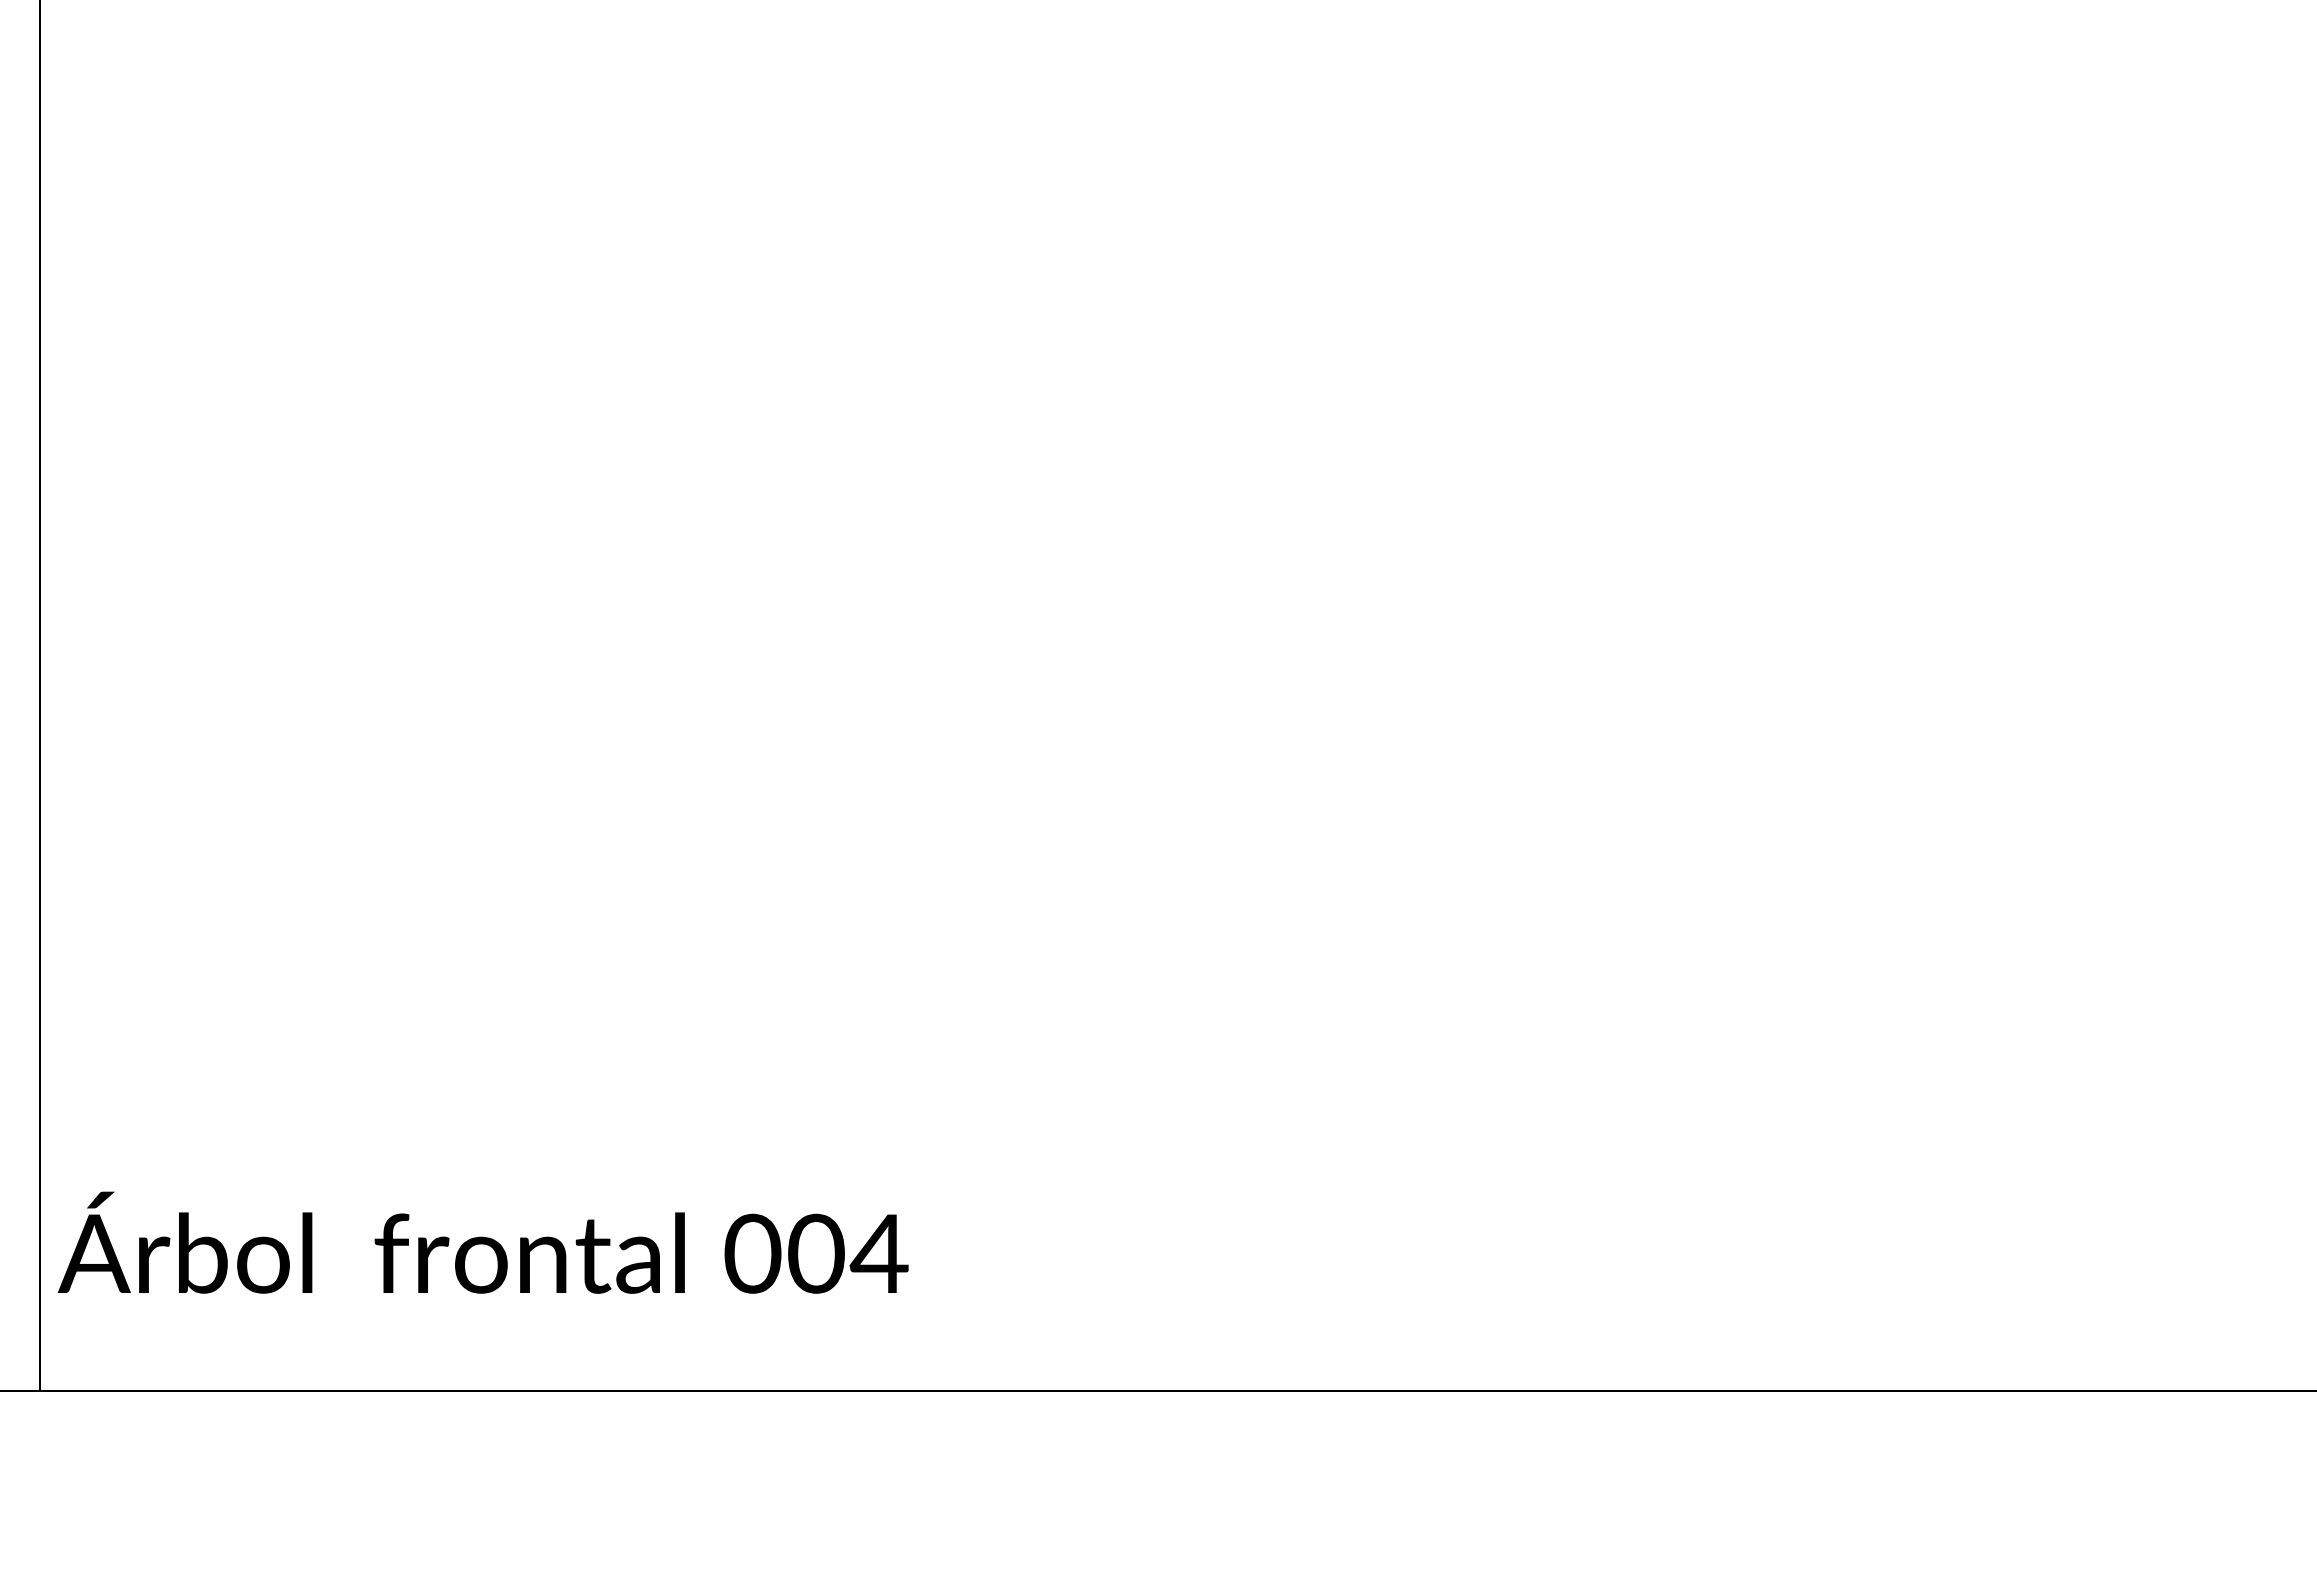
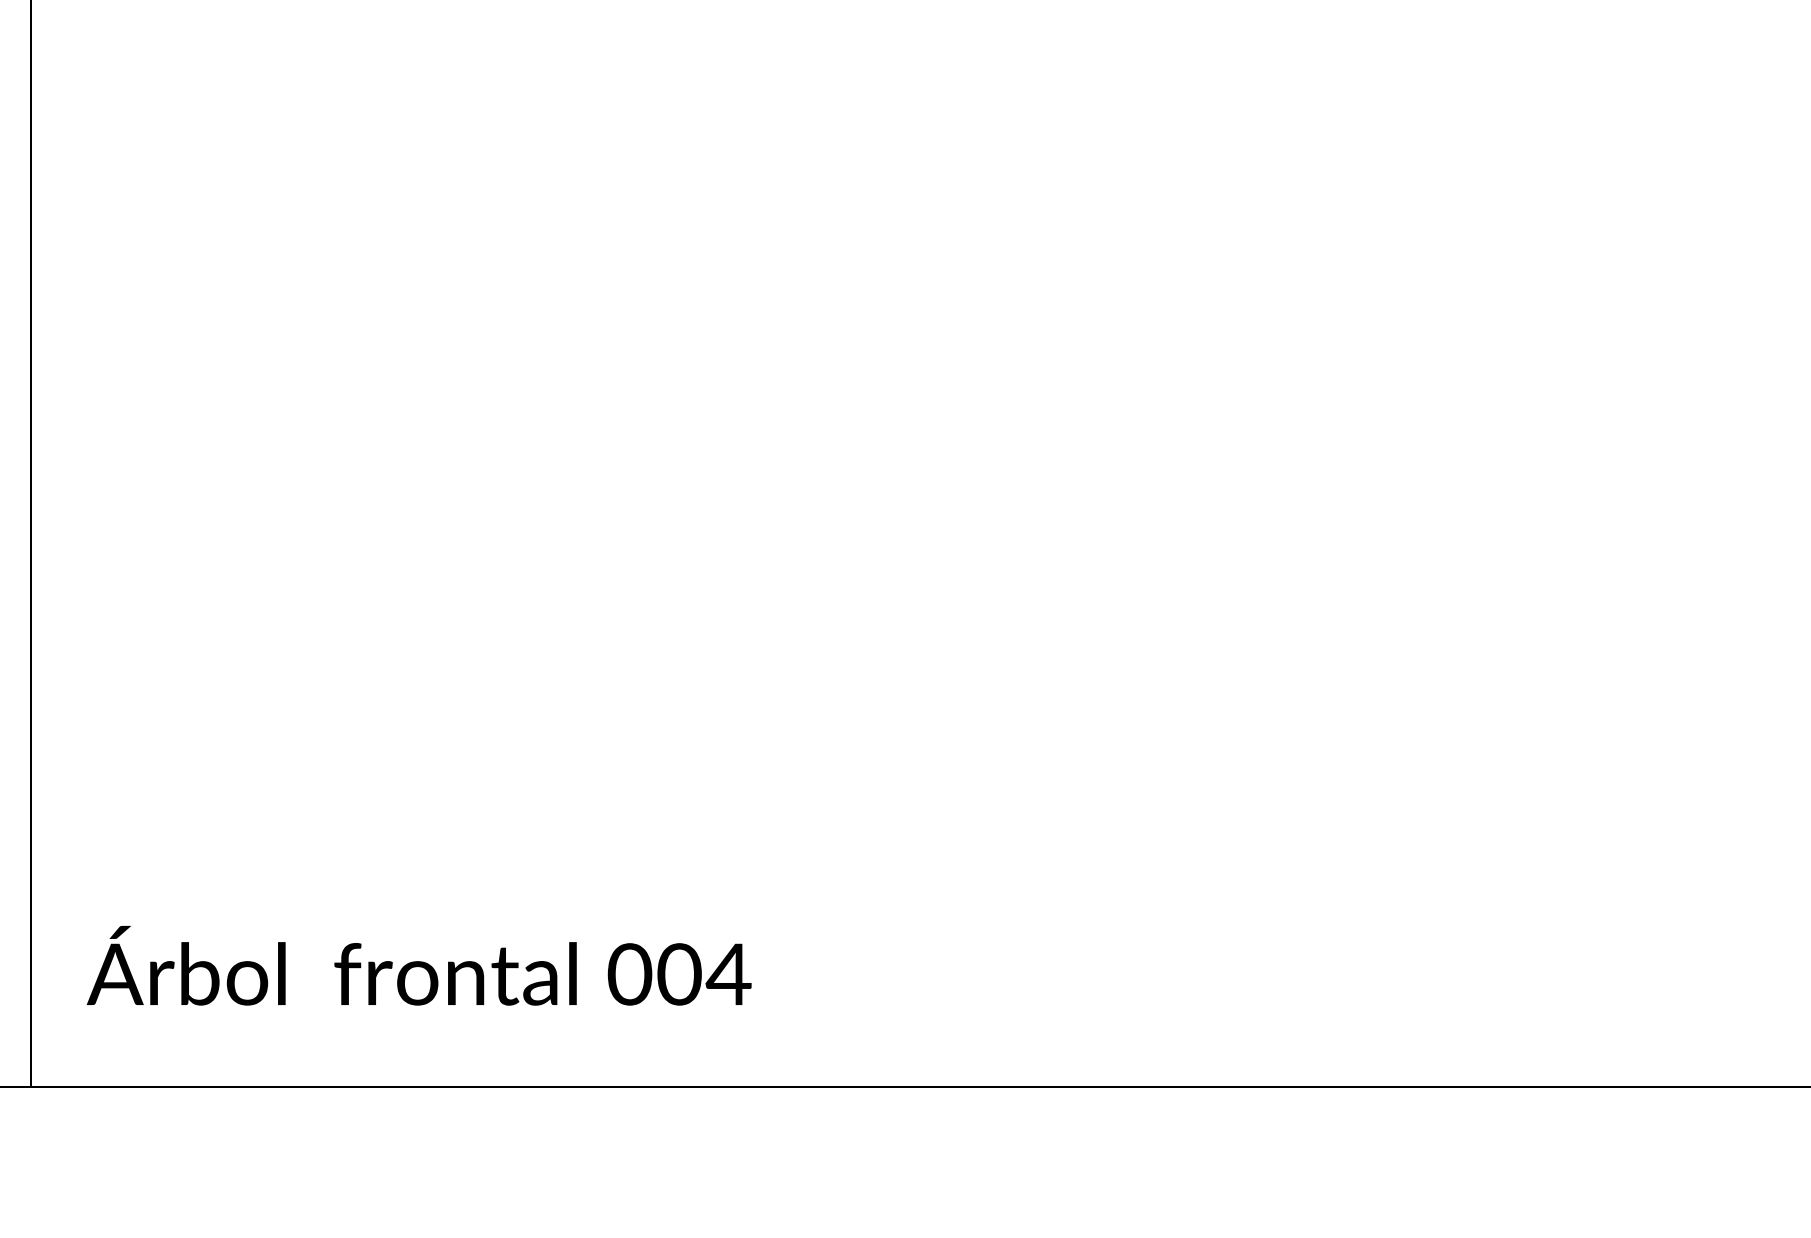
text: (482, 1242) -> (418, 965), moved

